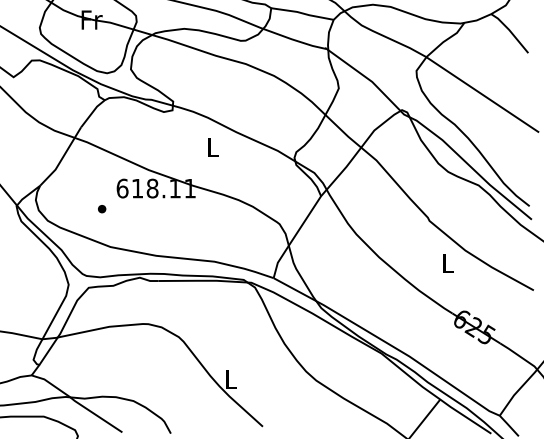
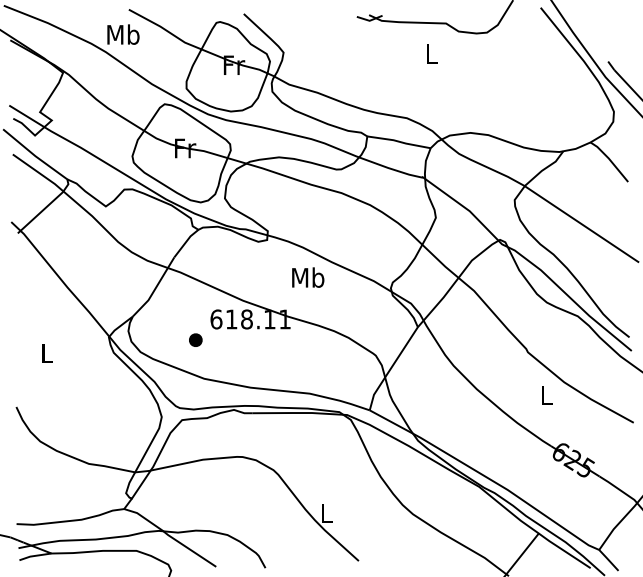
text: (213, 147) -> (308, 277), L -> Mb
part: (101, 209) -> (195, 340), size x1.6

